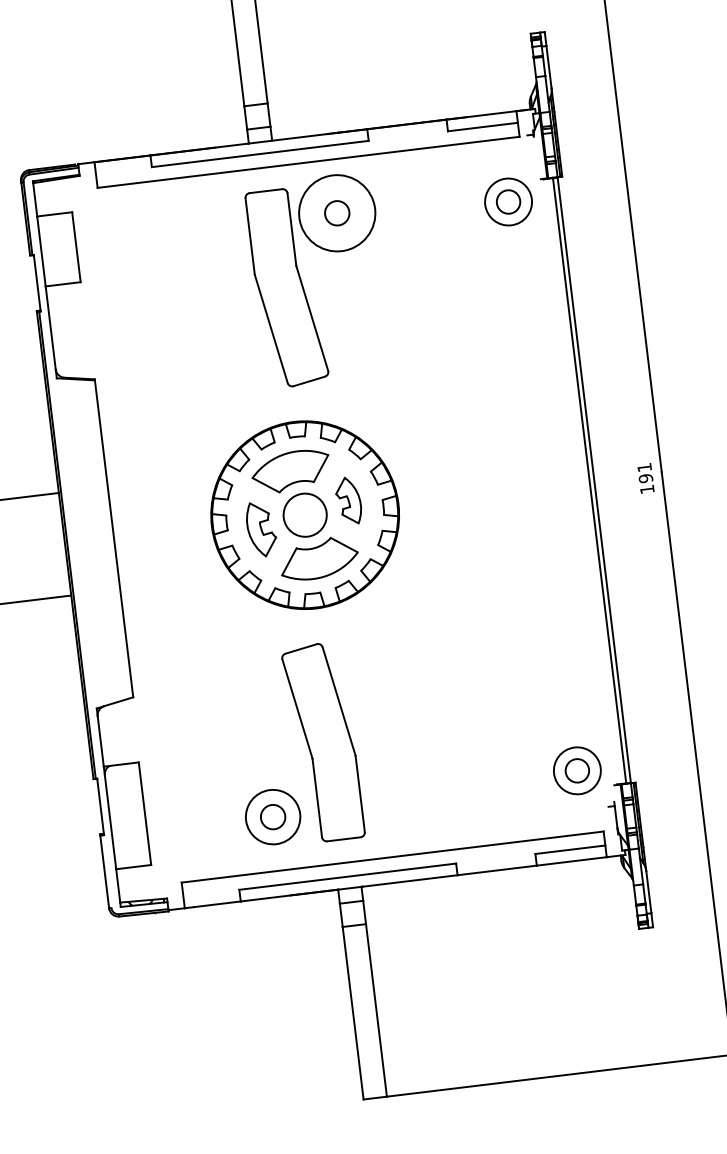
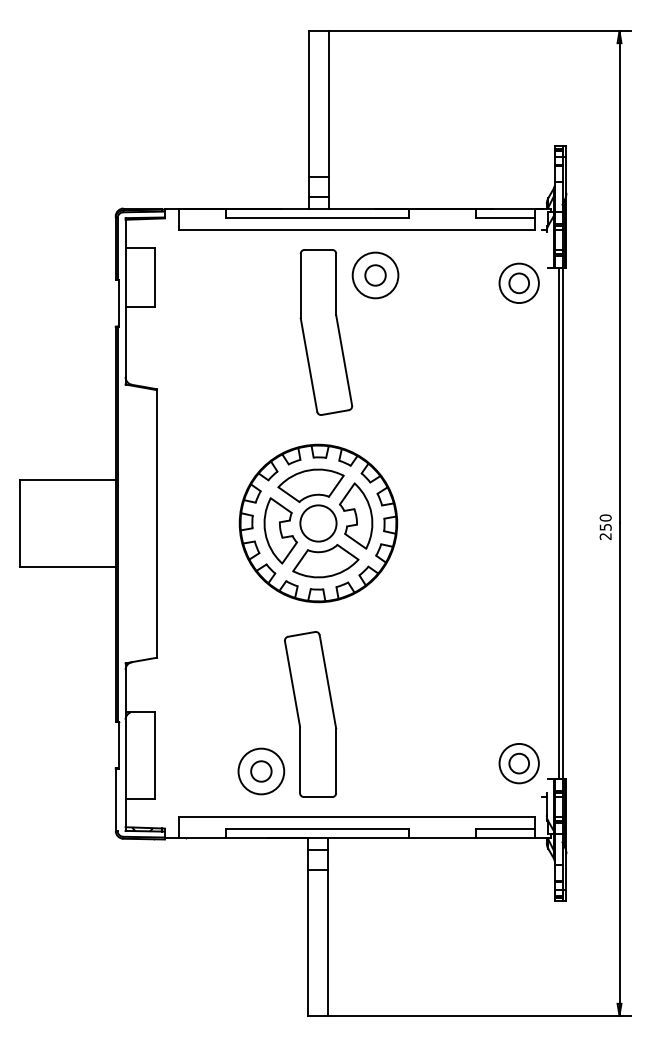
circle: (337, 213) -> (375, 275), size x0.71
text: (645, 478) -> (605, 527), 191 -> 250
part: (347, 500) -> (355, 515), size x1.67
part: (261, 528) -> (280, 530), size x1.43

